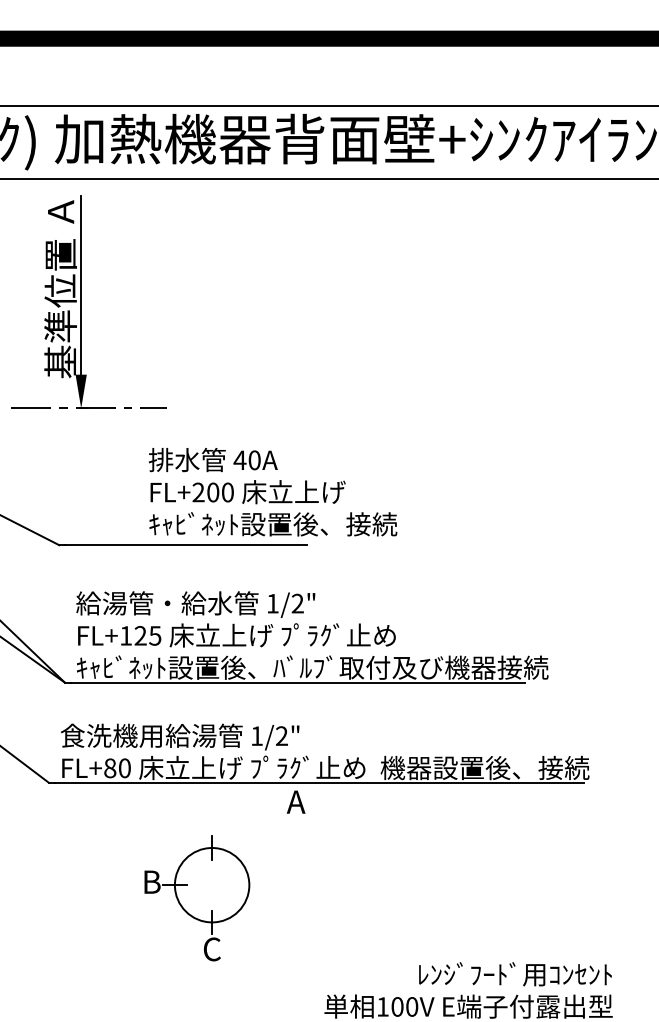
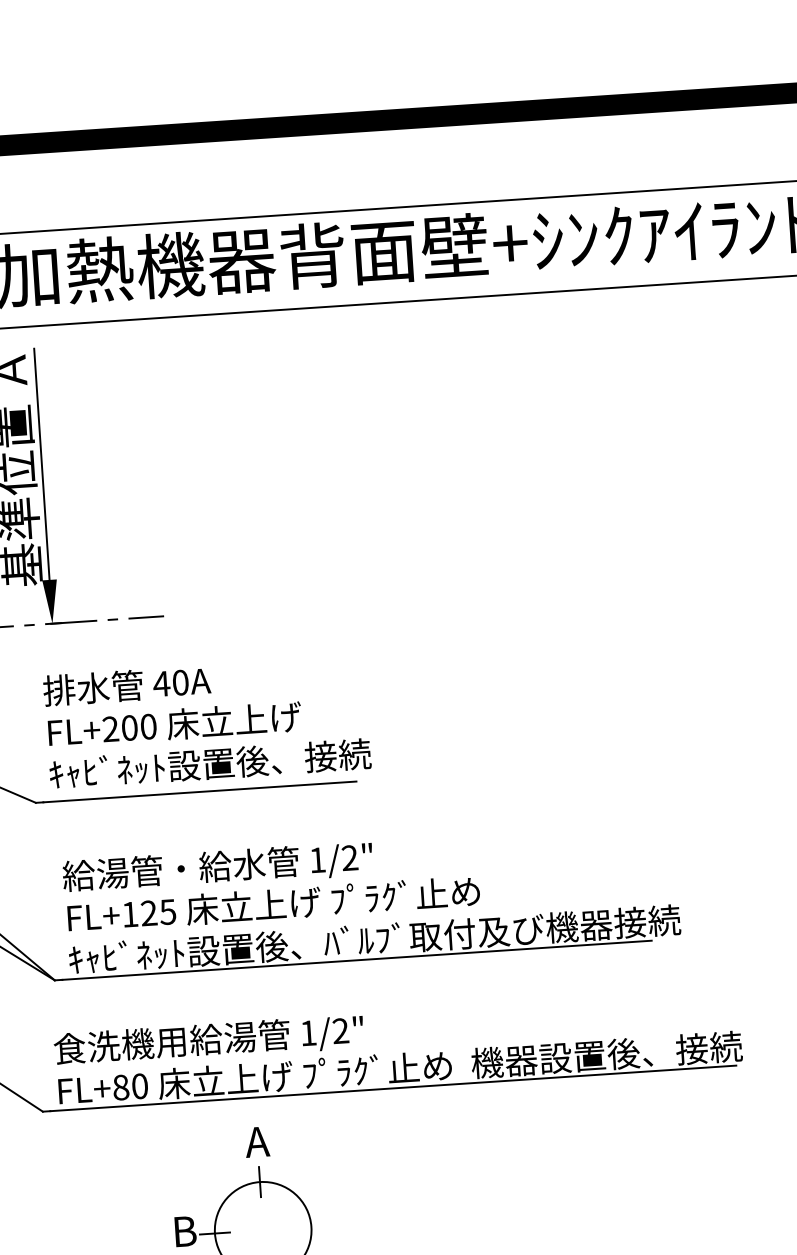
text: (272, 492) -> (206, 722), moved
text: (295, 801) -> (256, 1141), moved

